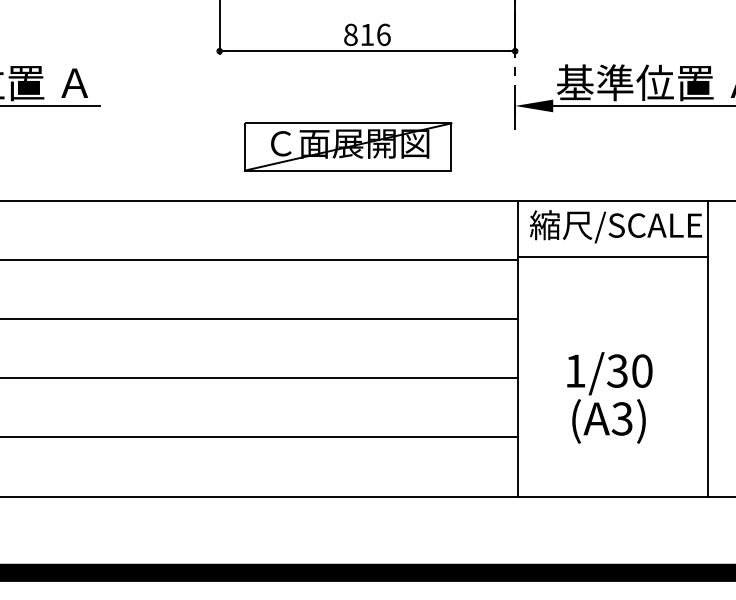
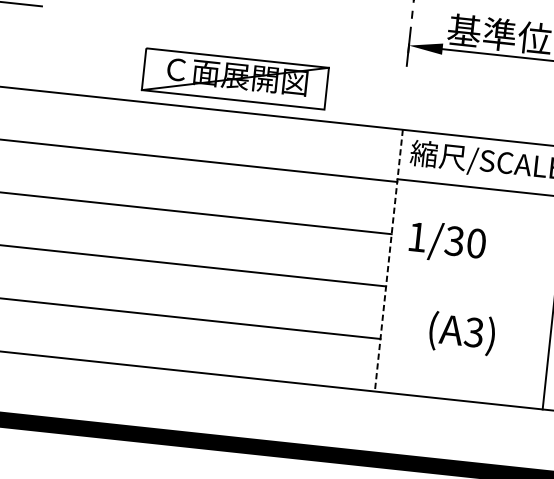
part: (348, 146) -> (235, 78), moved
line: (518, 348) -> (388, 260), solid -> dashed
text: (609, 373) -> (447, 242), moved

